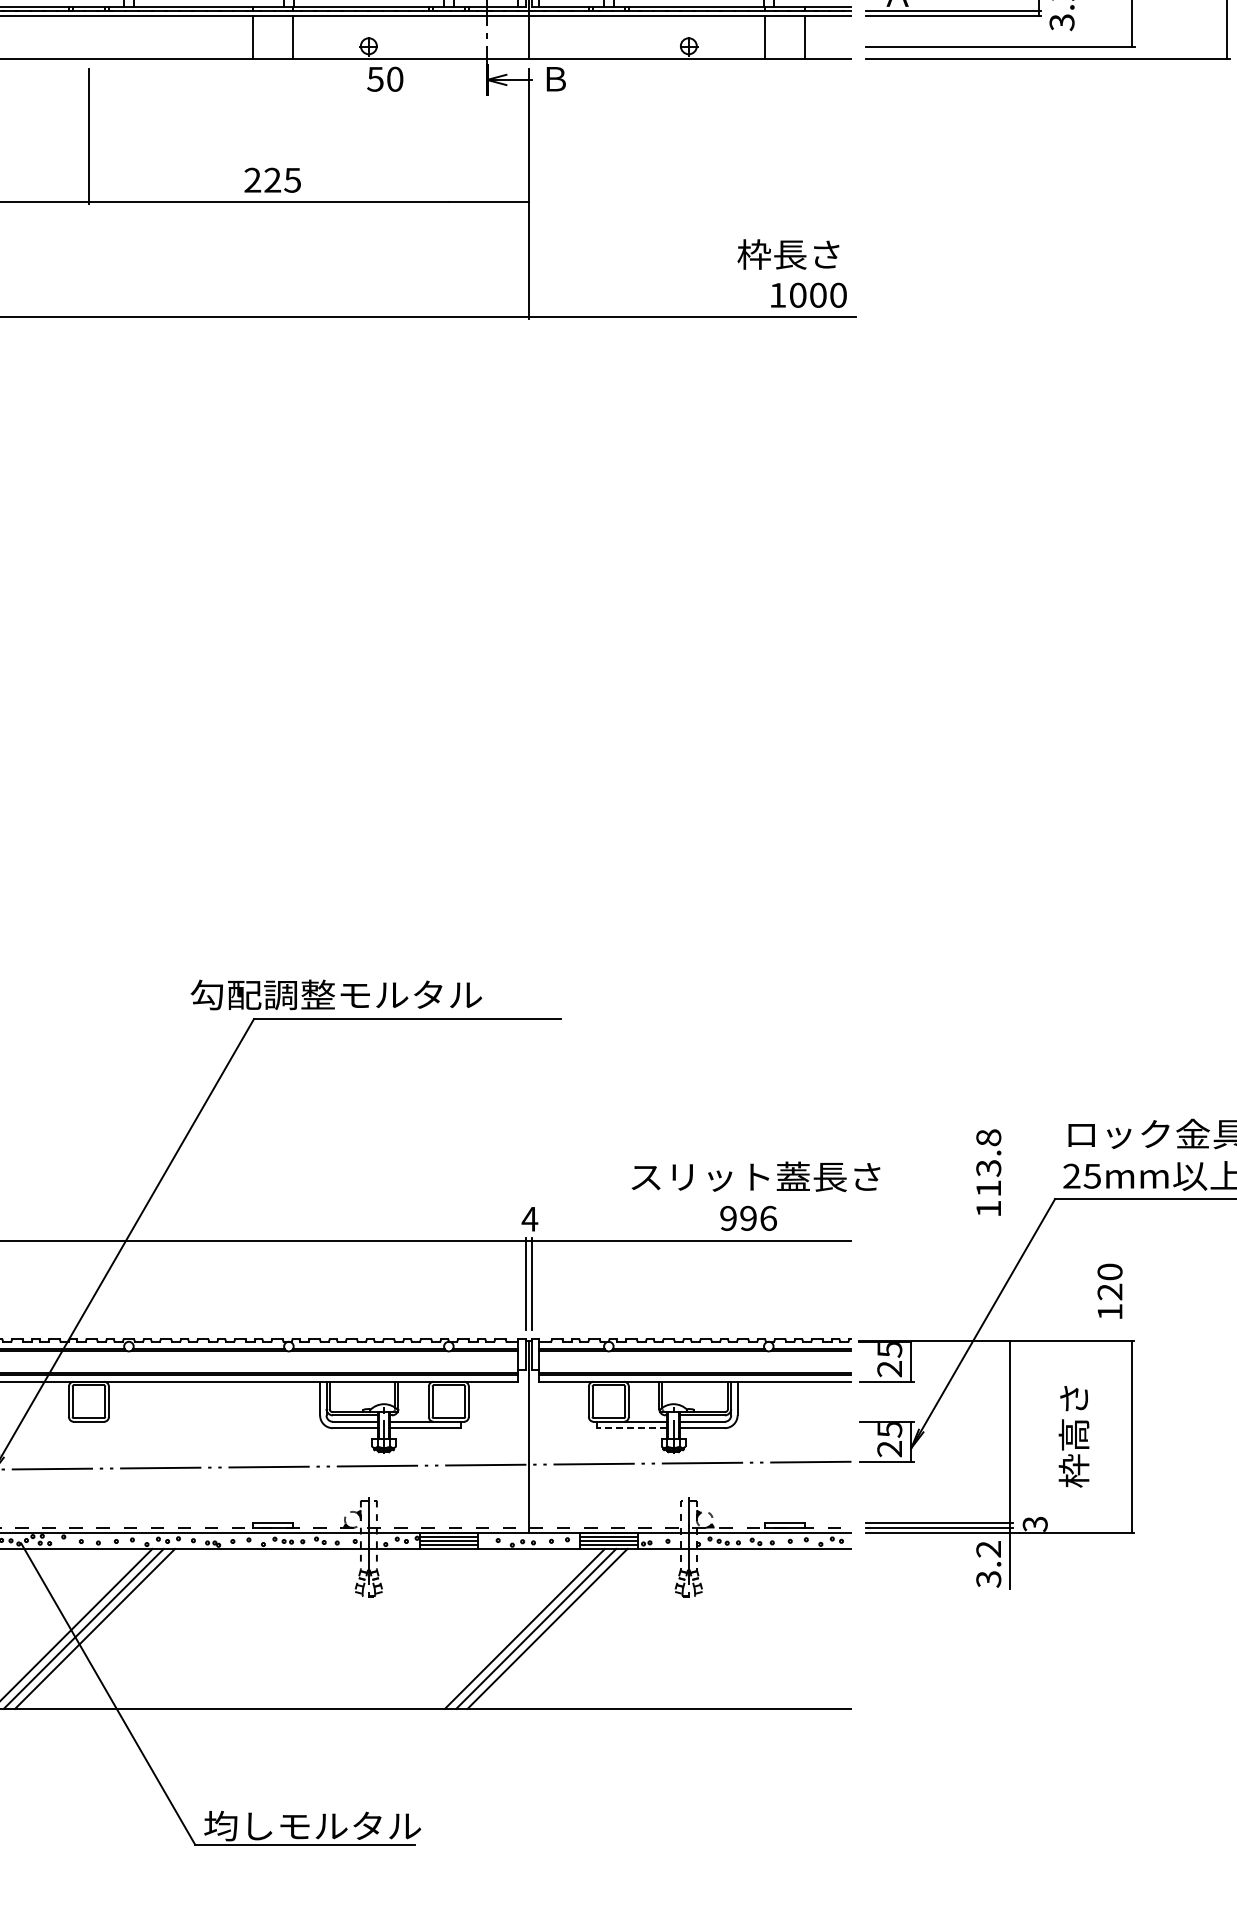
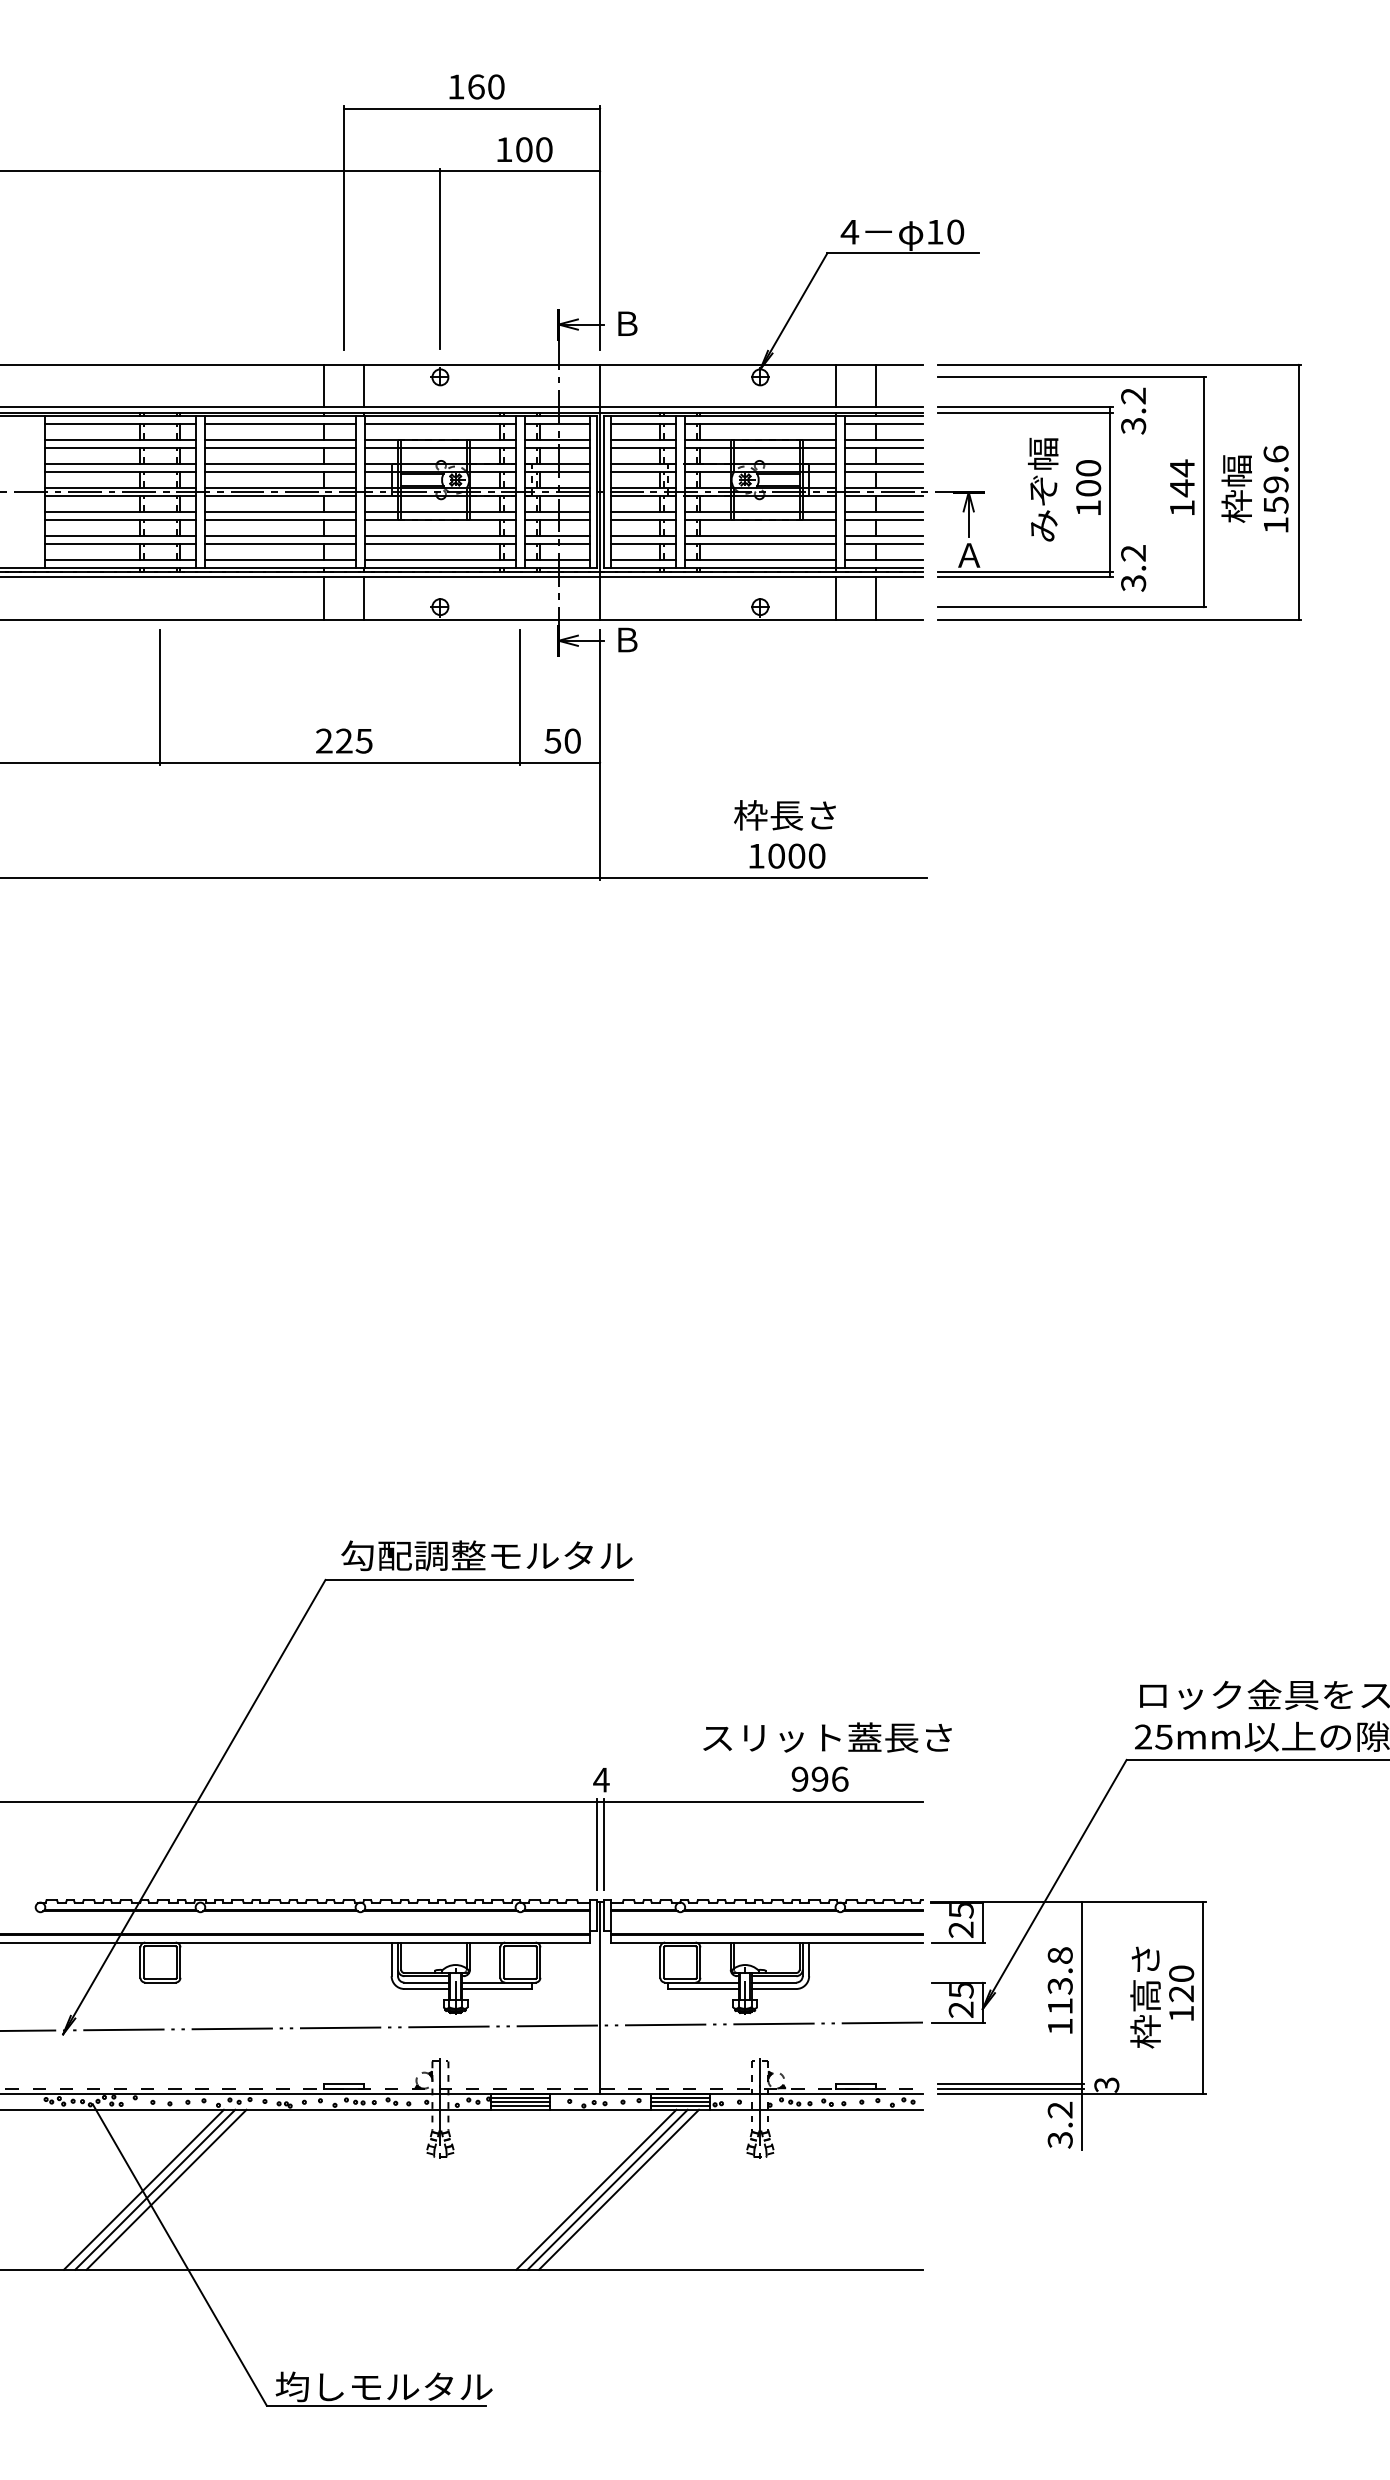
text: (384, 78) -> (562, 740), moved
line: (448, 136) -> (520, 697), added
text: (787, 254) -> (784, 815), moved
text: (808, 294) -> (787, 855), moved
text: (335, 994) -> (486, 1555), moved
text: (987, 1172) -> (1059, 1990), moved
text: (1109, 1290) -> (1181, 1992), moved
line: (631, 1428) -> (703, 1989), dashed -> solid

